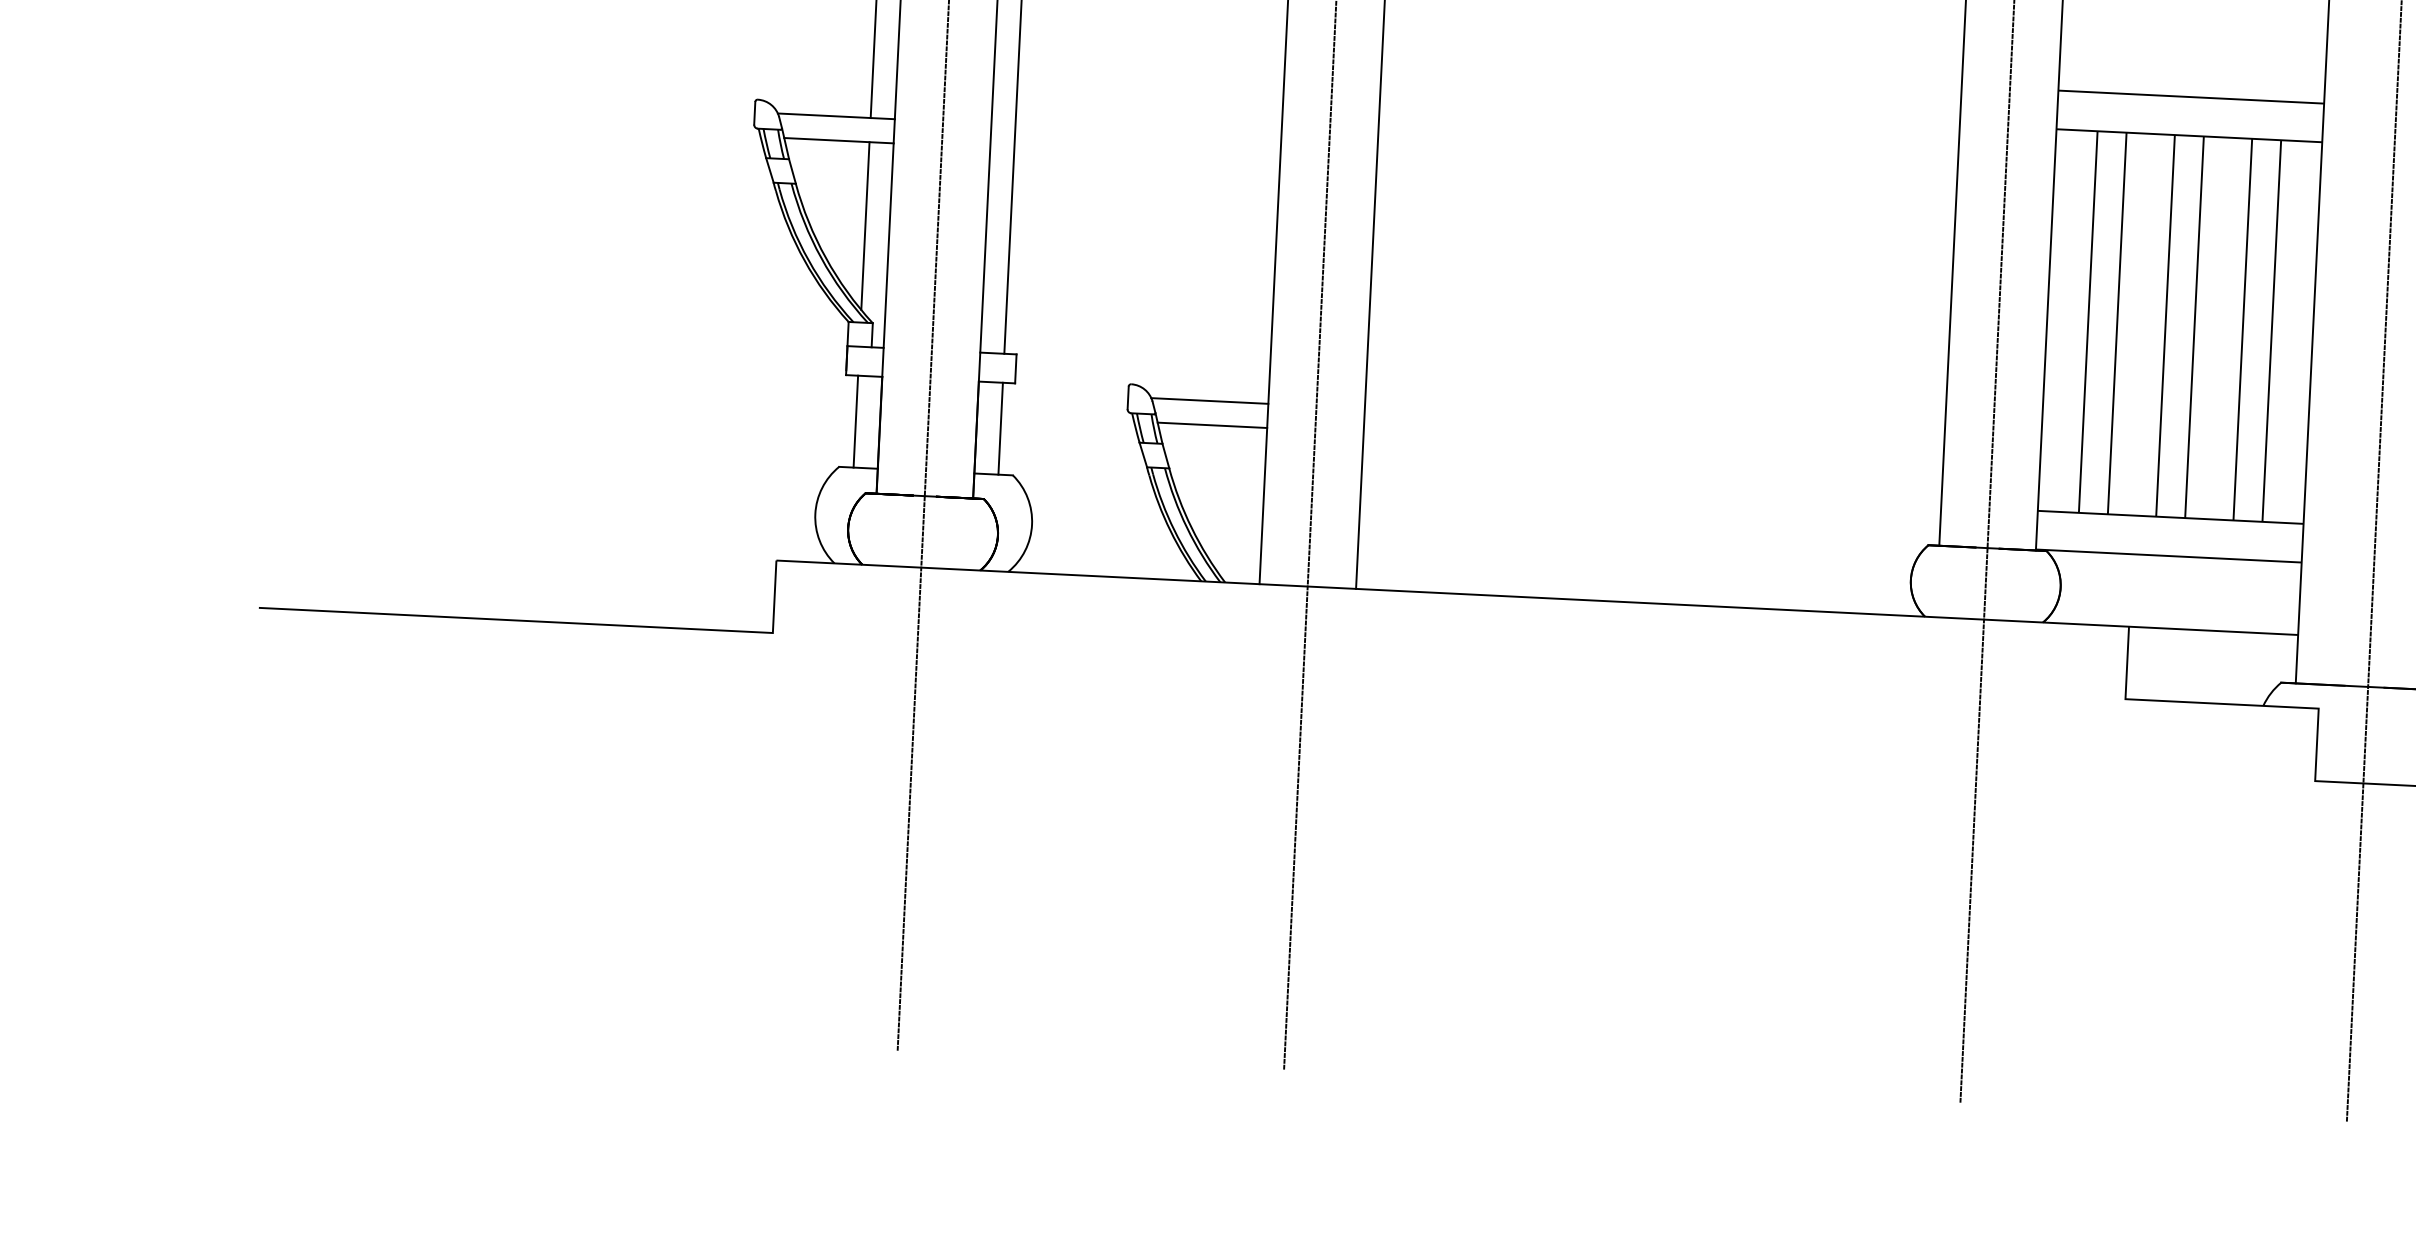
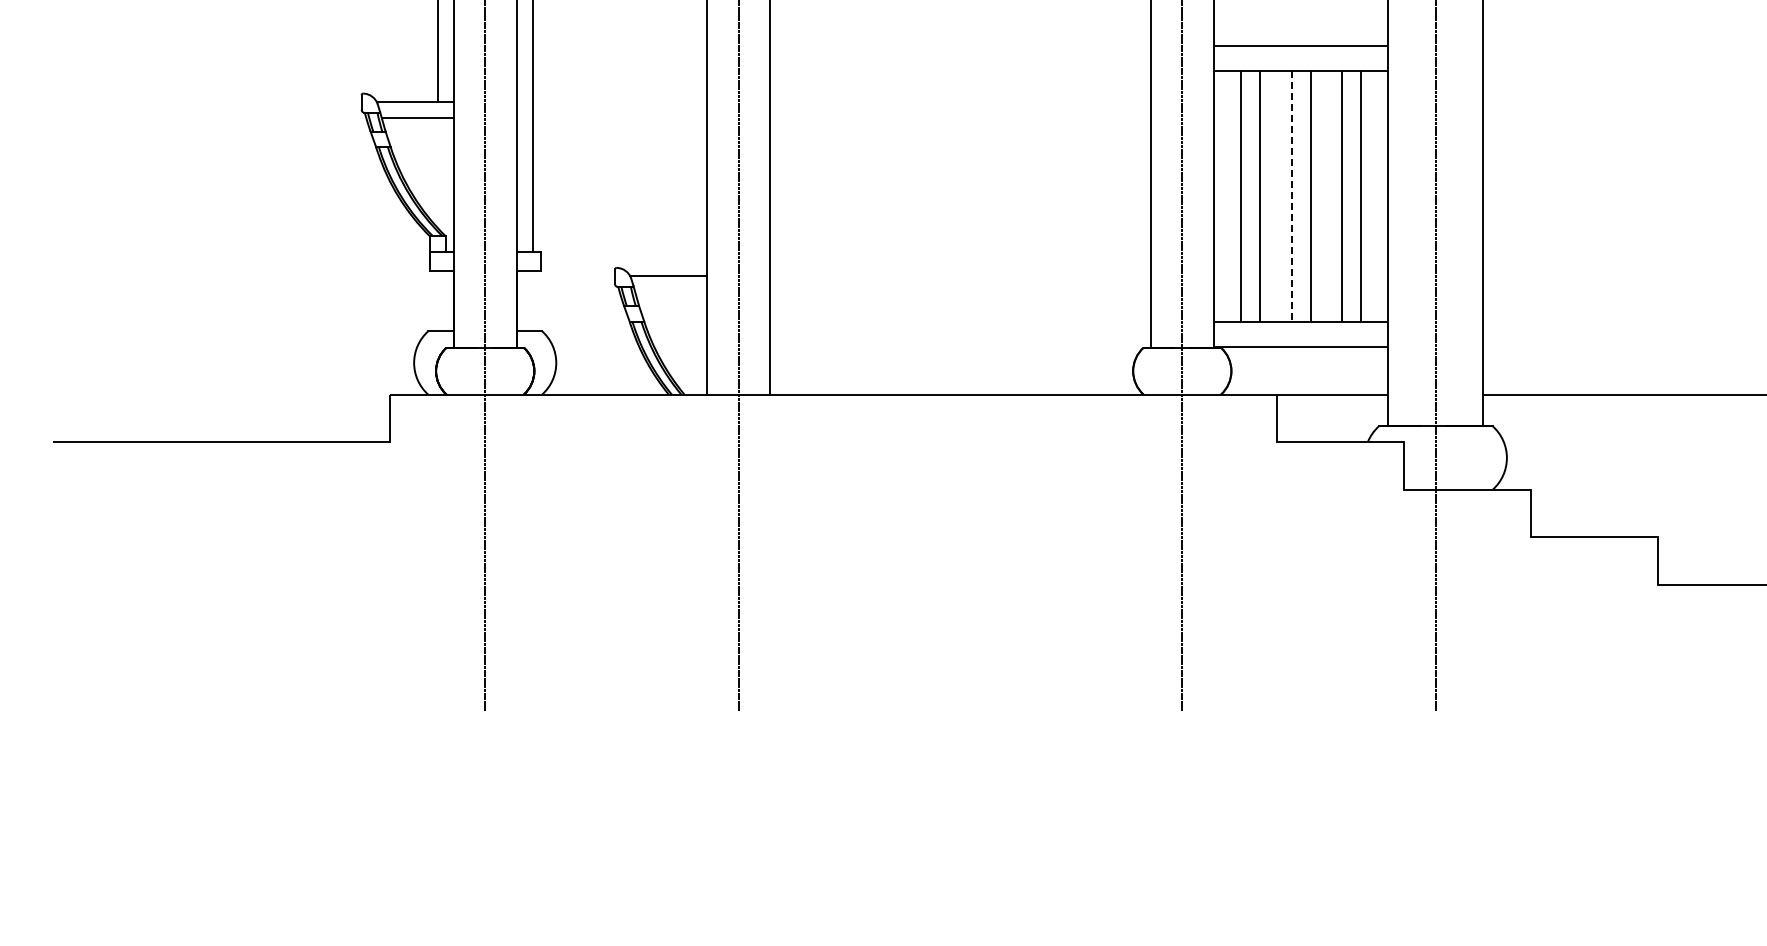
line: (865, 225) -> (437, 172), removed
line: (2165, 327) -> (1291, 197), solid -> dashed
line: (855, 422) -> (437, 301), removed
line: (1212, 425) -> (671, 292), removed
line: (1000, 429) -> (532, 301), removed

